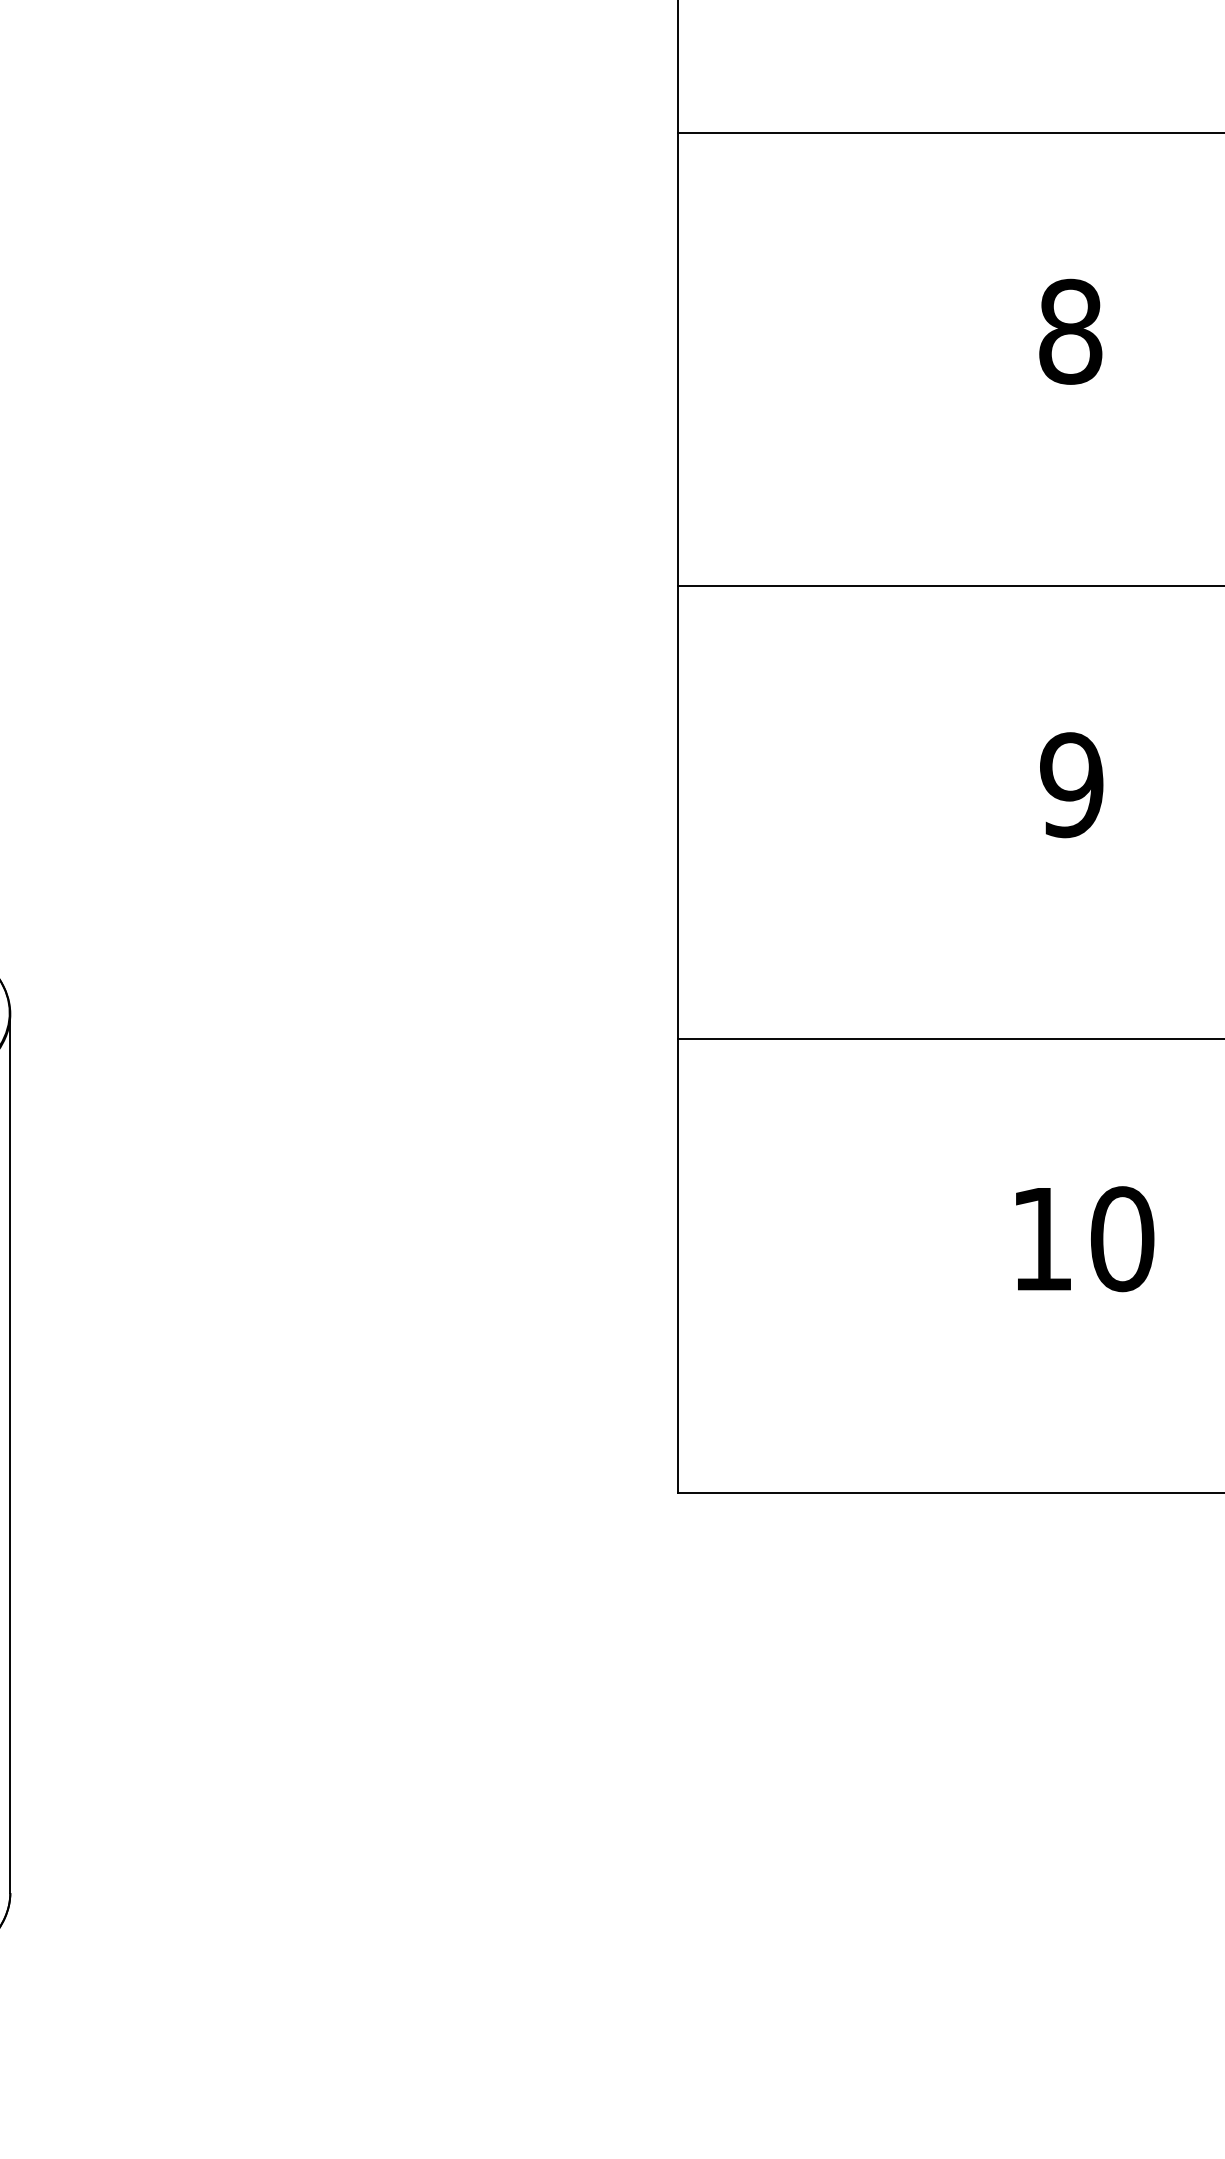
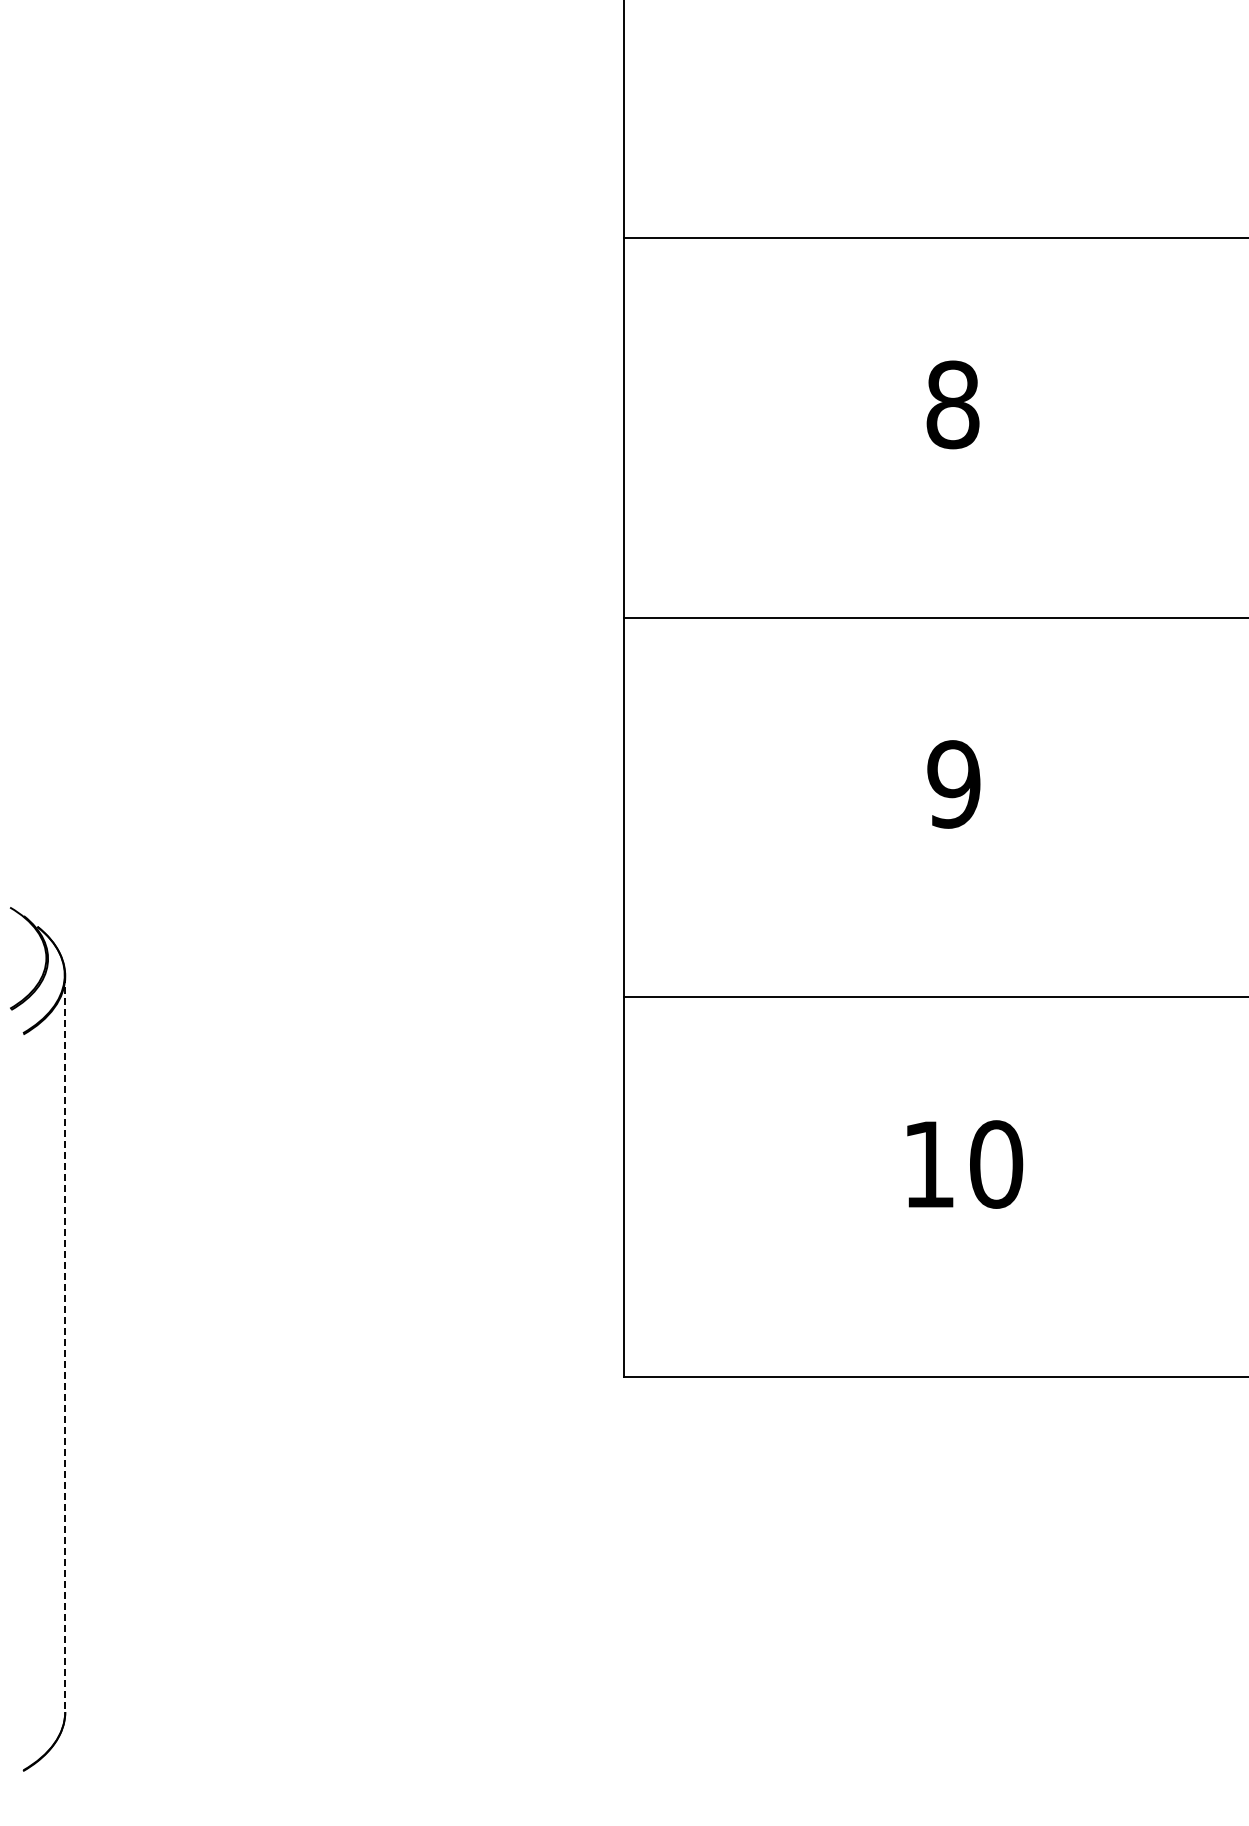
line: (10, 1454) -> (65, 1344), solid -> dashed

